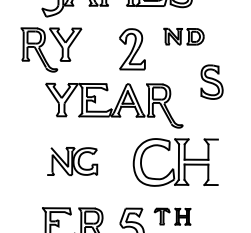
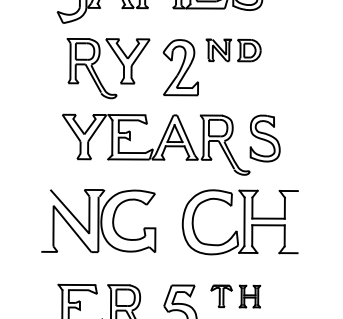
part: (183, 36) -> (233, 50), moved
part: (43, 45) -> (97, 62), moved
part: (211, 81) -> (264, 137), moved
part: (72, 161) -> (99, 221), size x1.67

